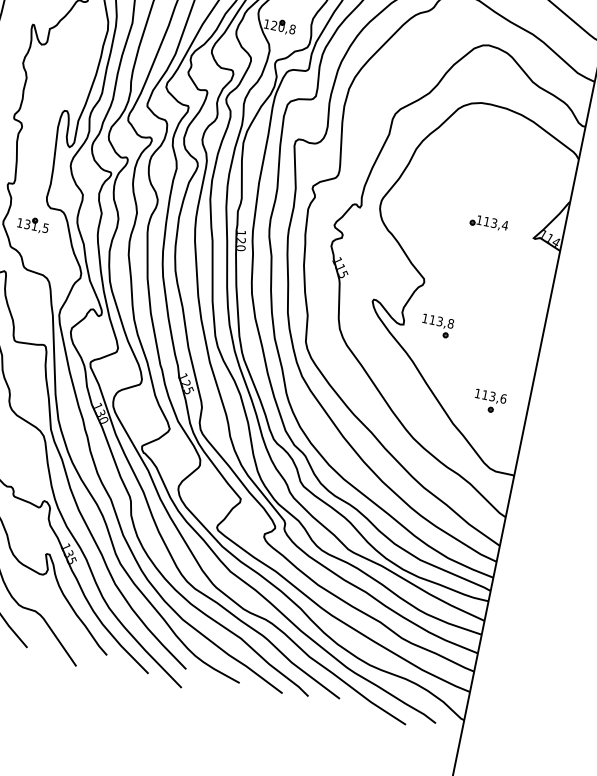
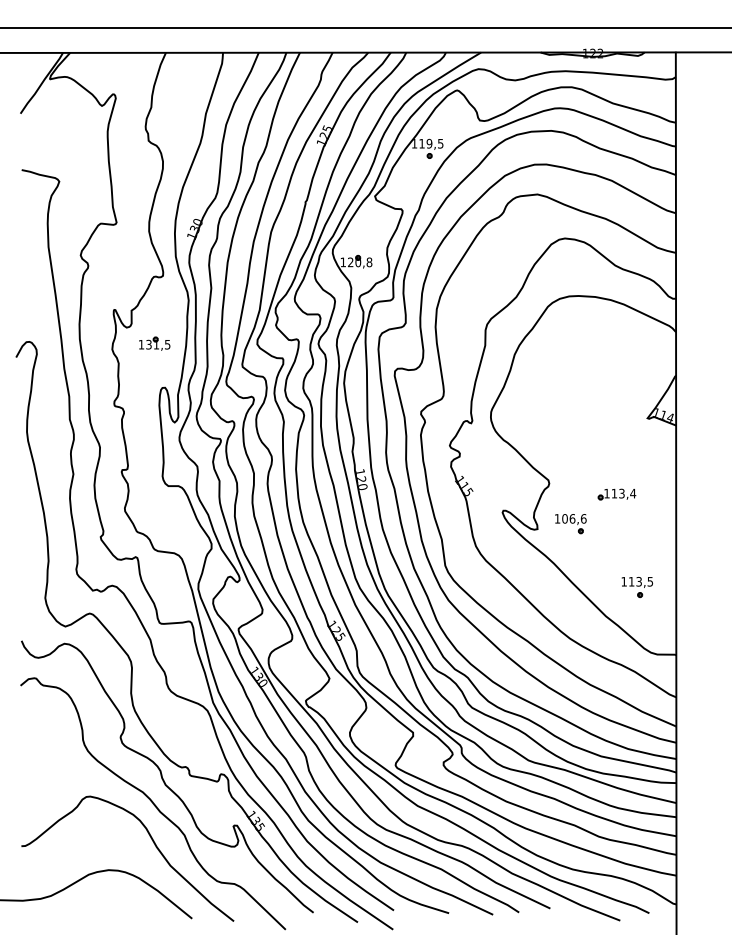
part: (488, 222) -> (616, 494), moved
part: (33, 224) -> (154, 343), moved
text: (441, 321) -> (574, 518), 113,8 -> 106,6
text: (503, 398) -> (650, 581), 113,6 -> 113,5

